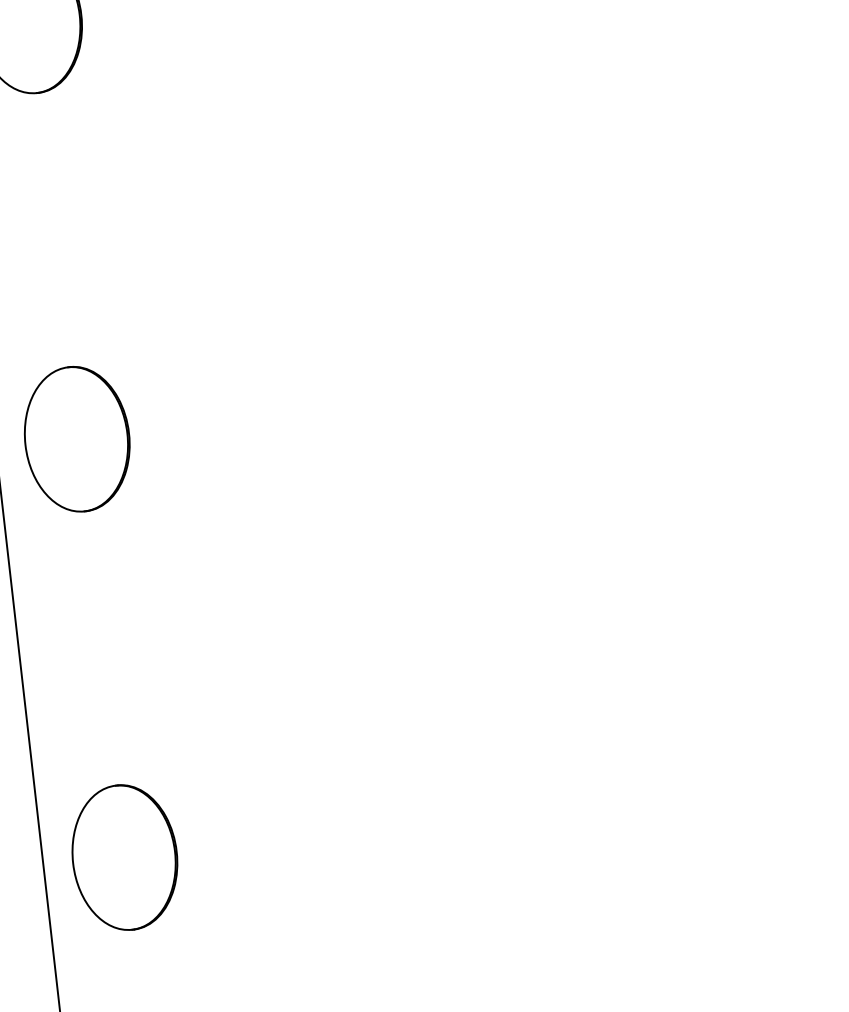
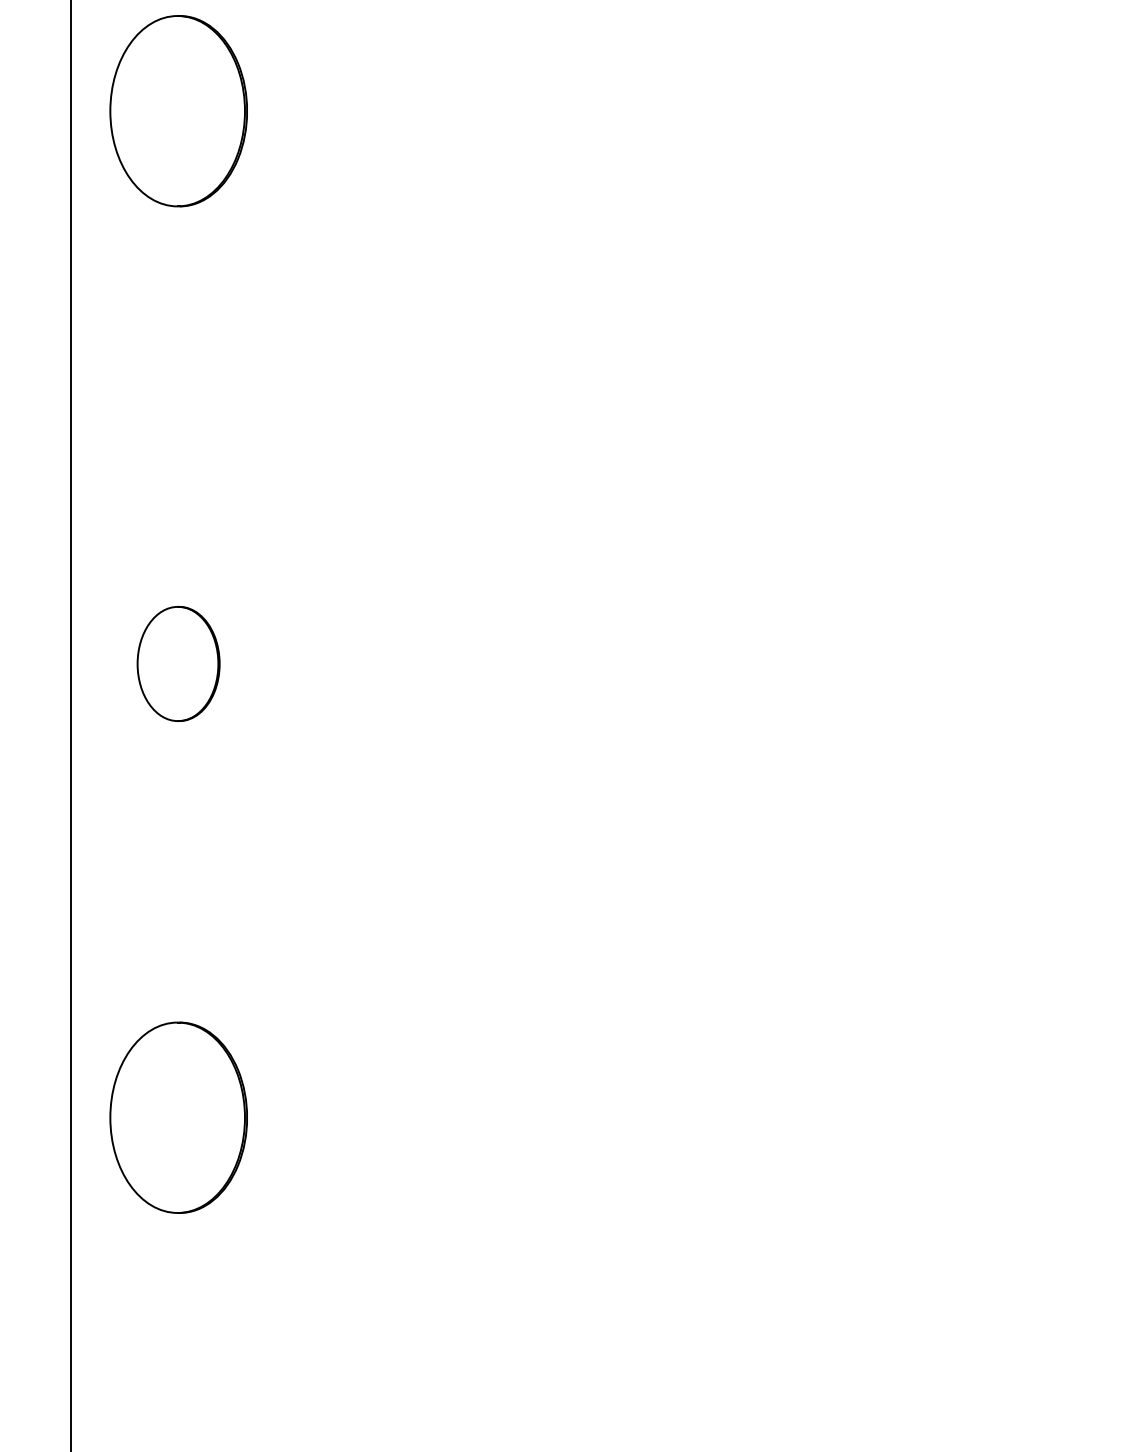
part: (77, 438) -> (178, 663), size x0.6
part: (124, 857) -> (178, 1117), moved

